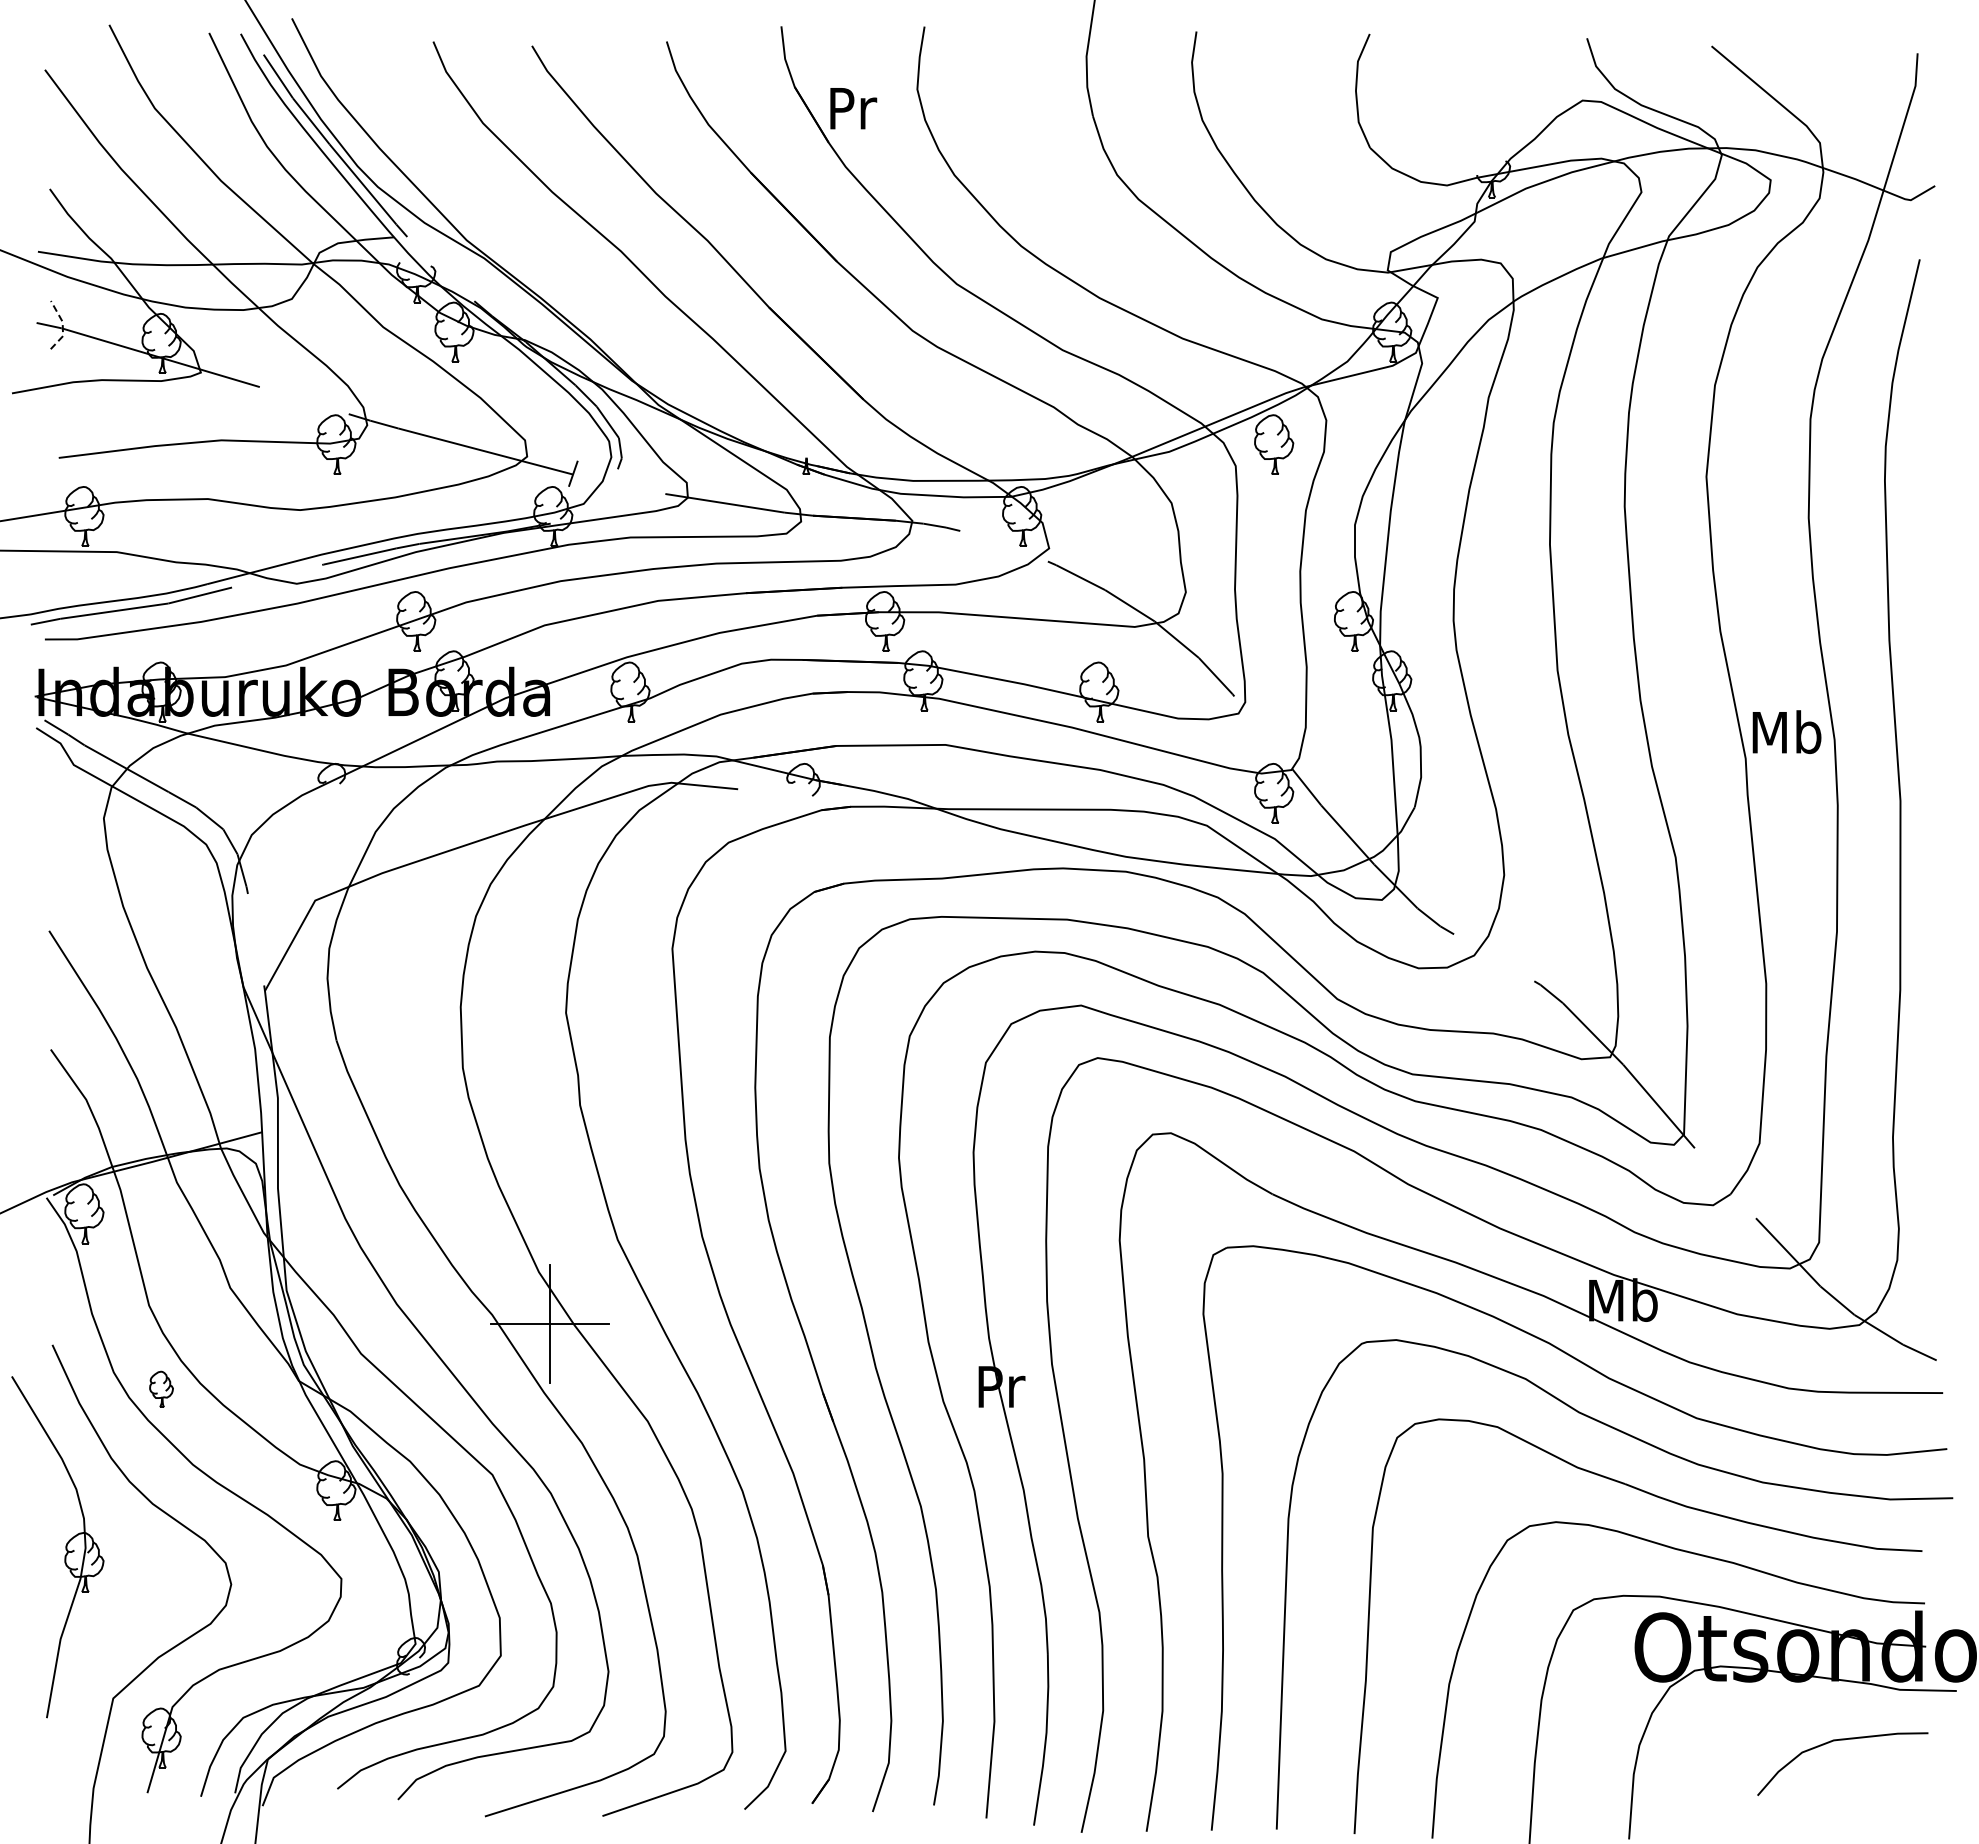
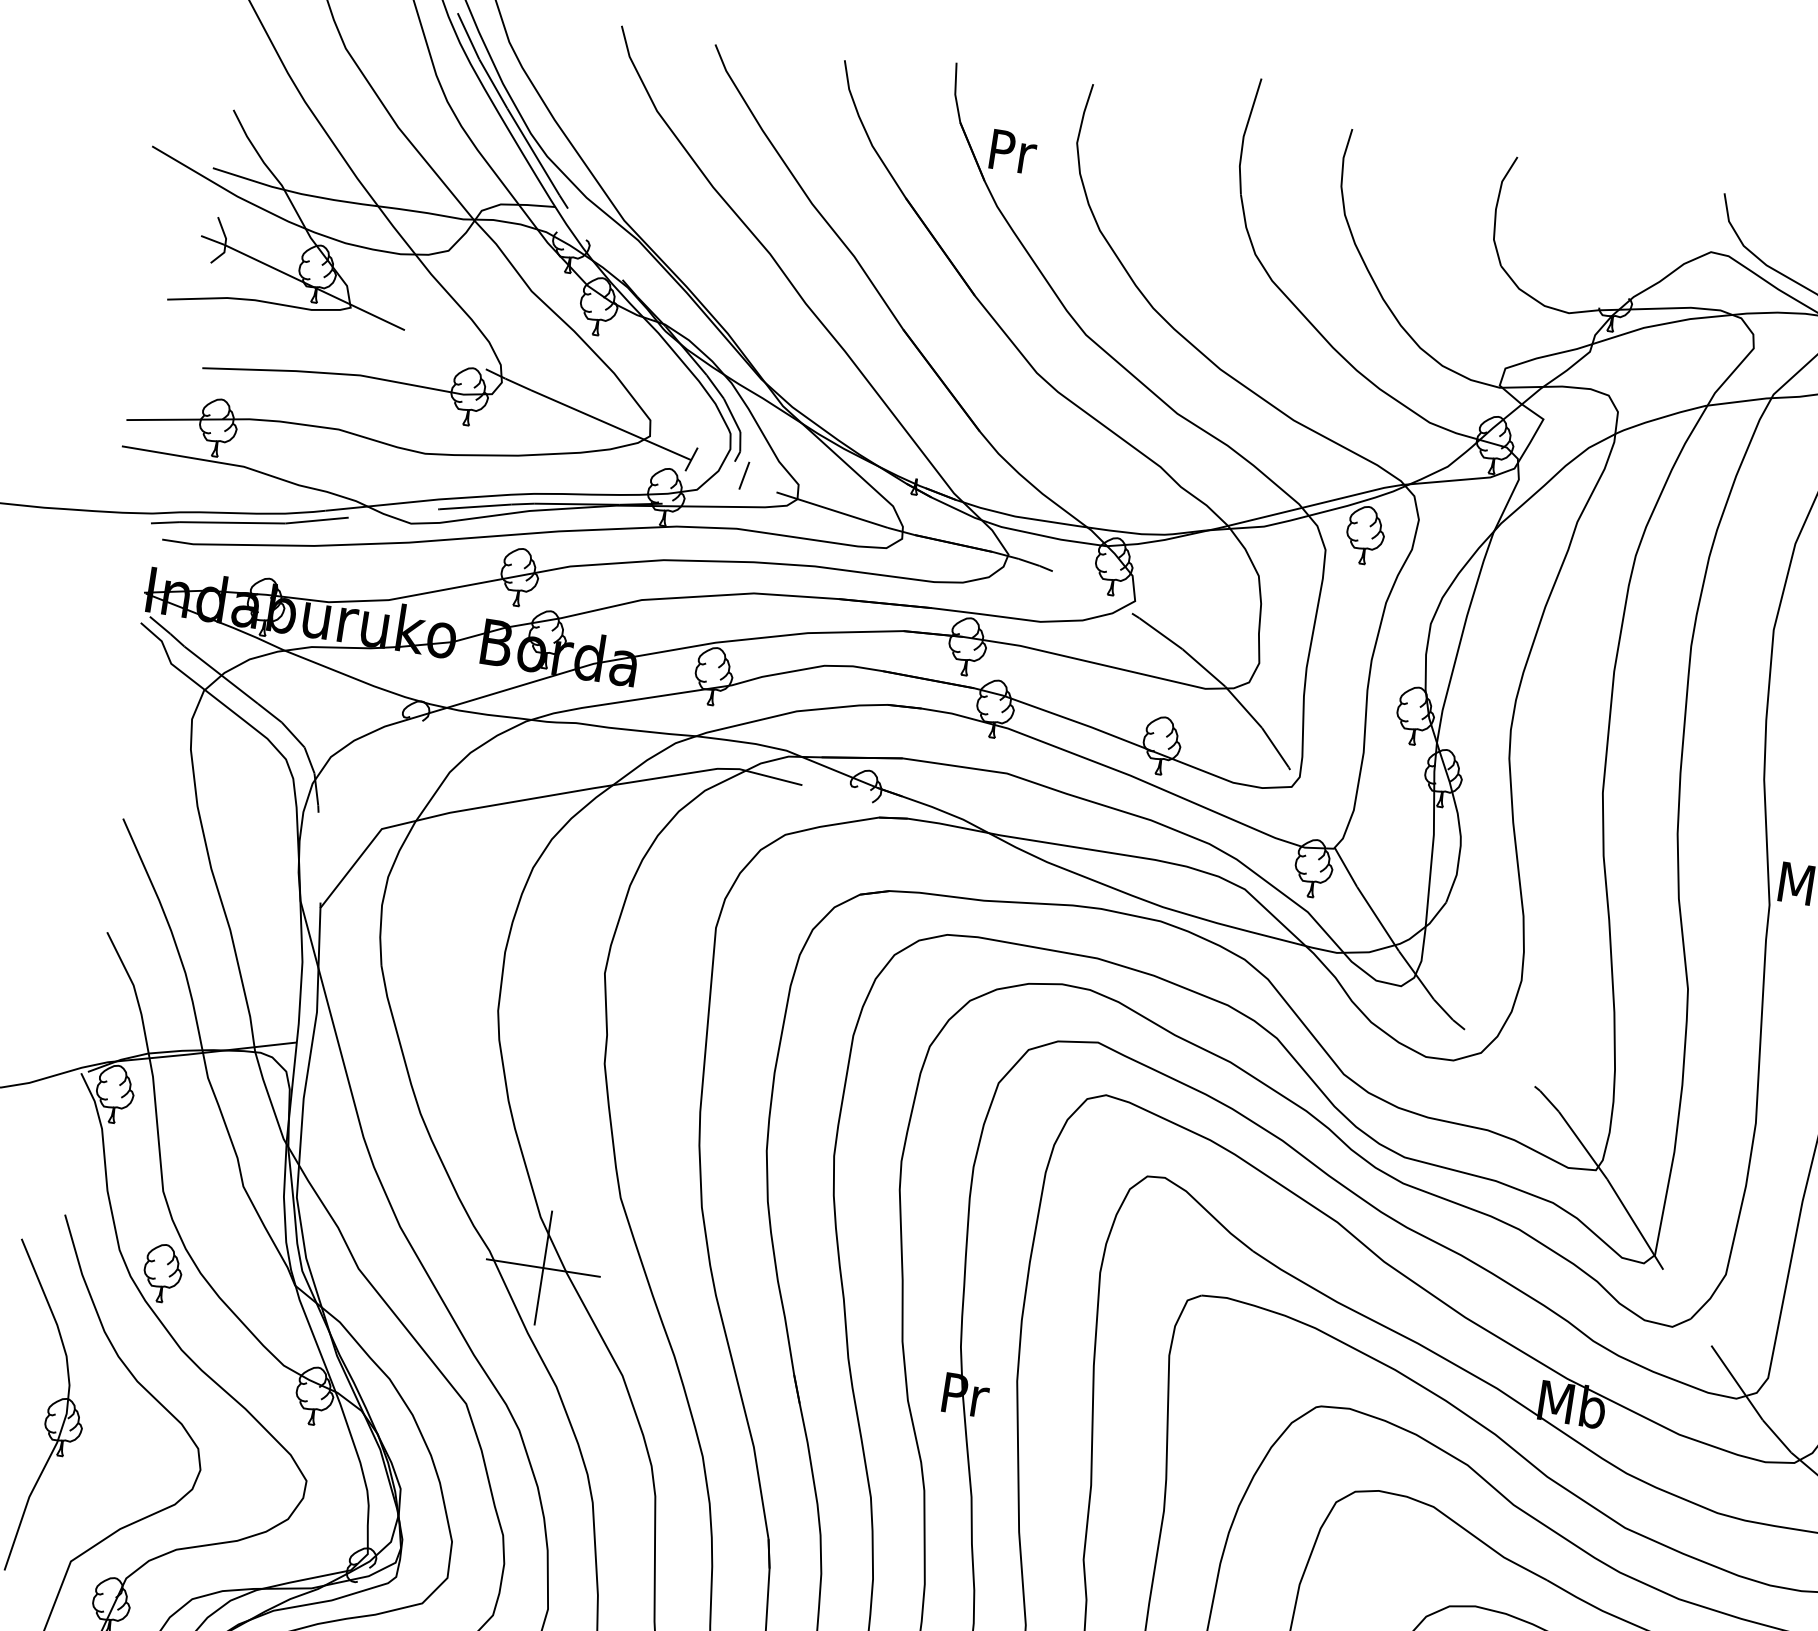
line: (62, 325) -> (225, 242), dashed -> solid
line: (629, 482) -> (743, 476), added
part: (161, 1389) -> (162, 1273), size x1.67

